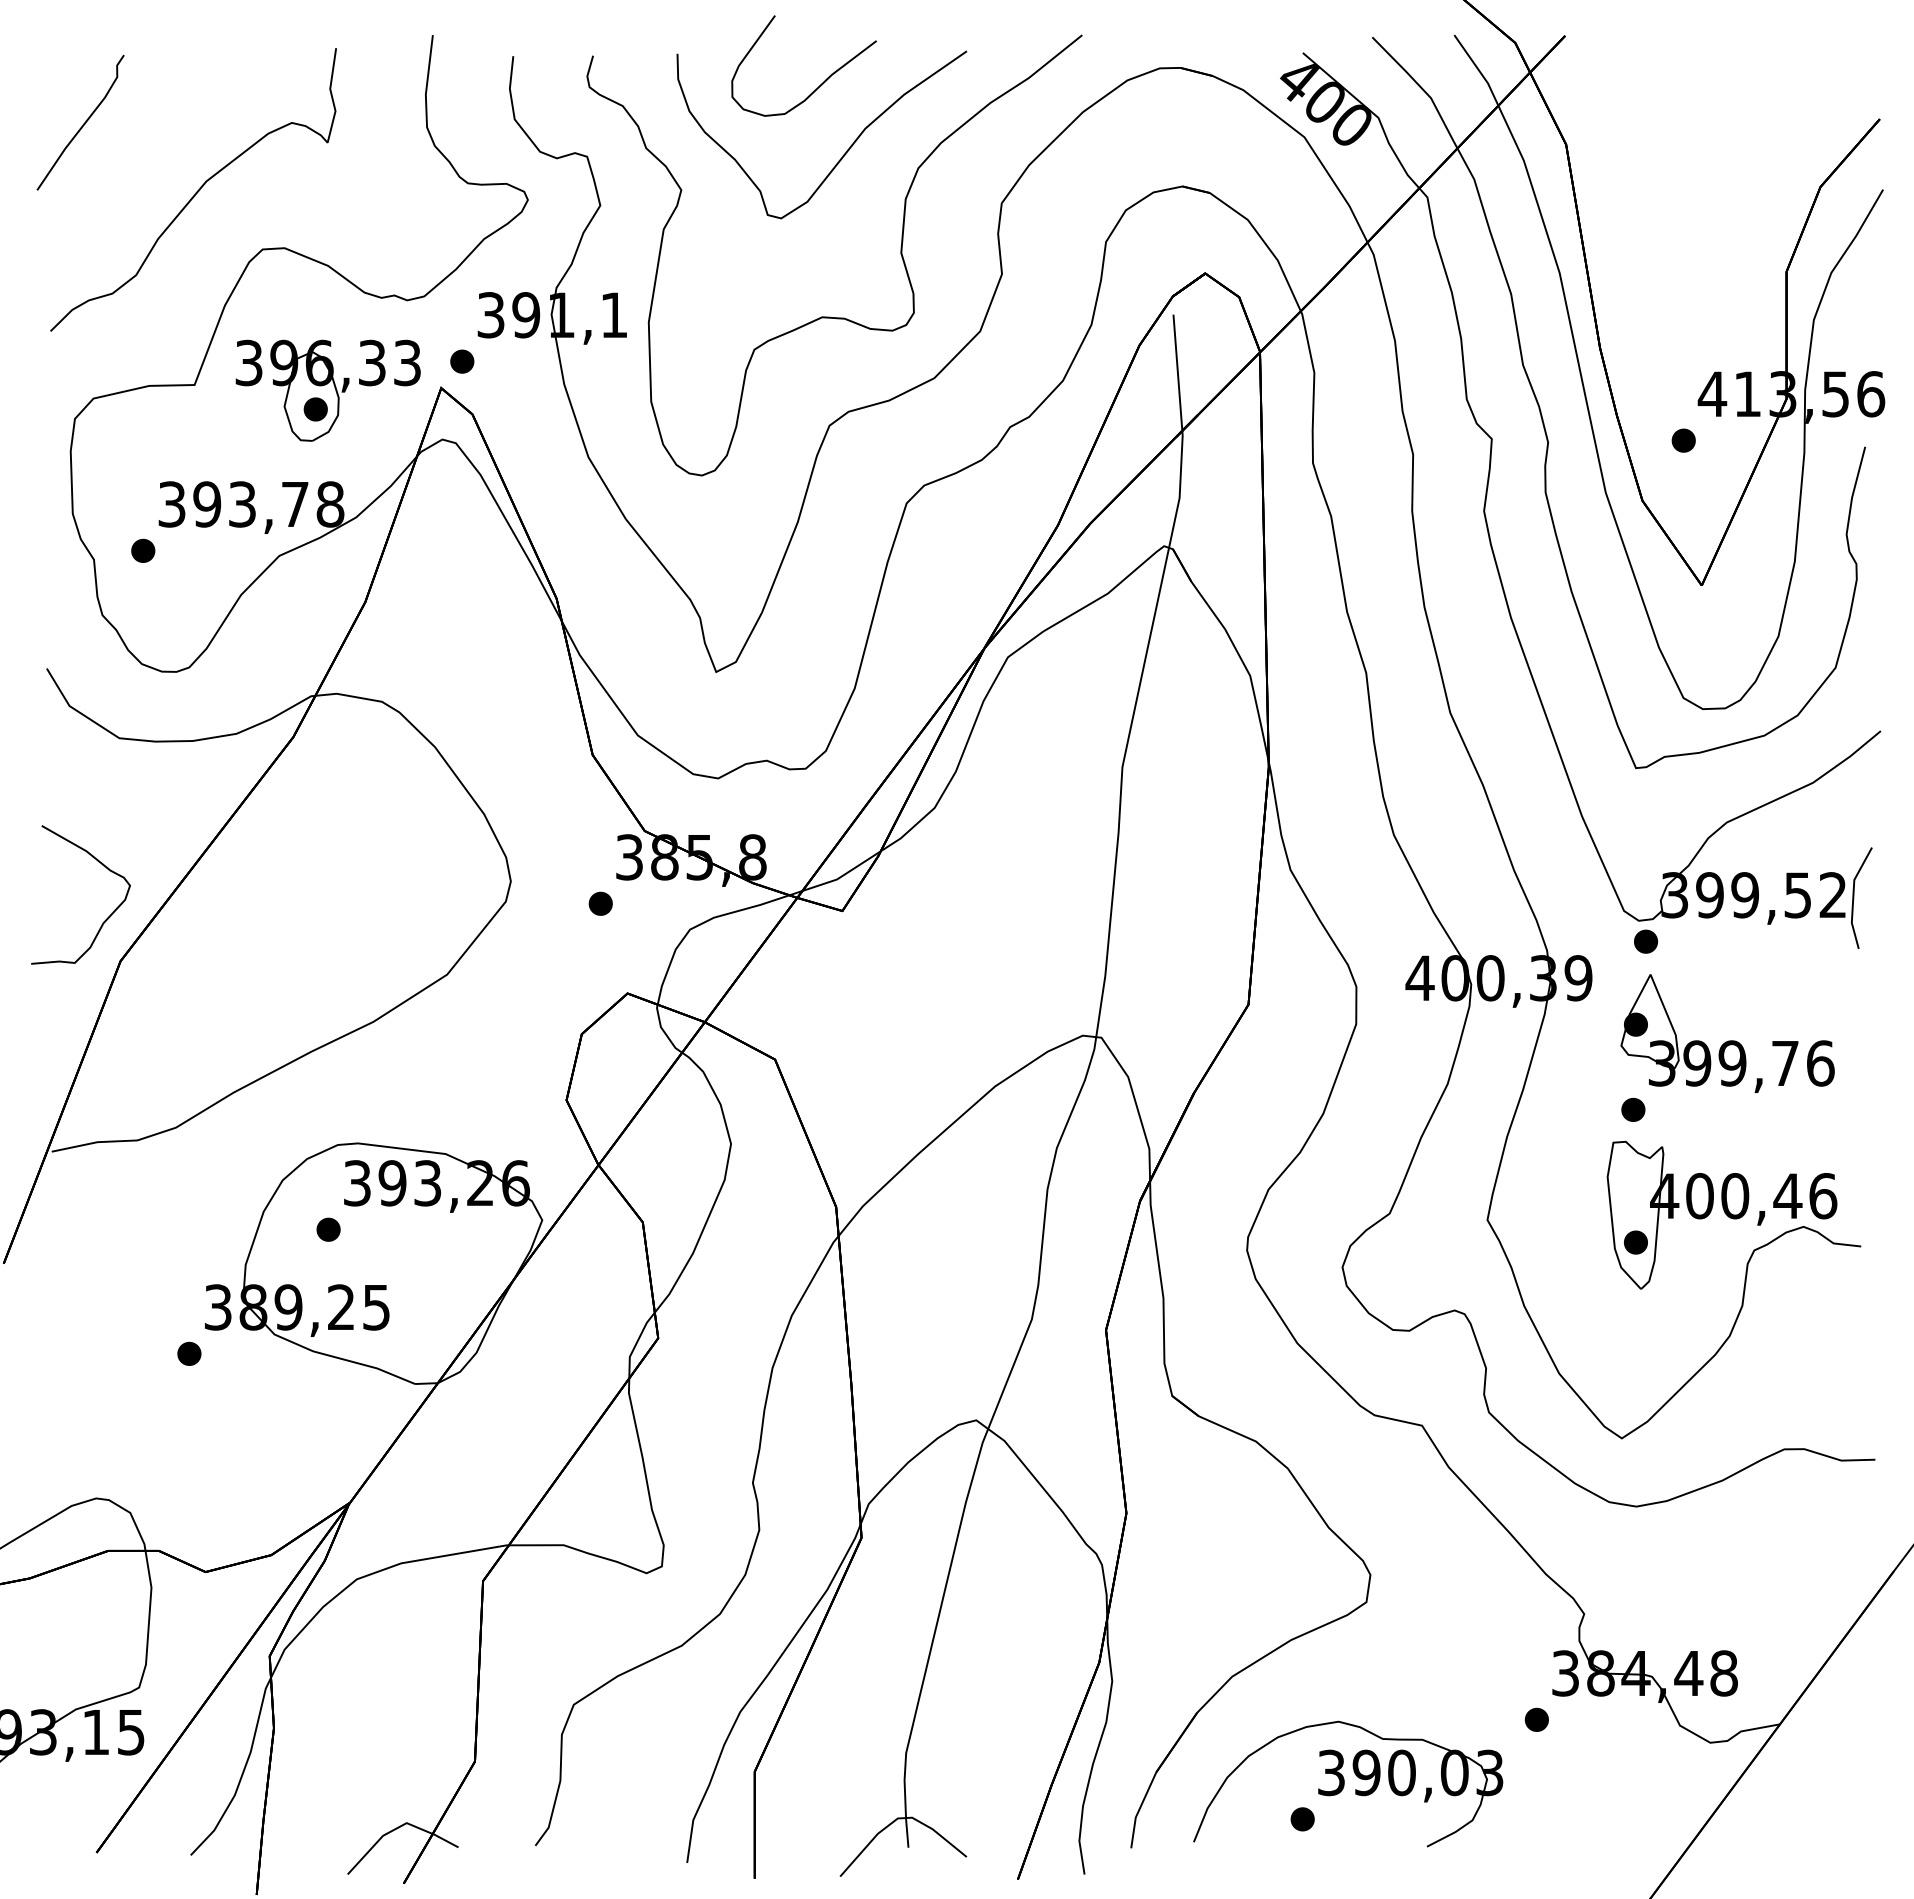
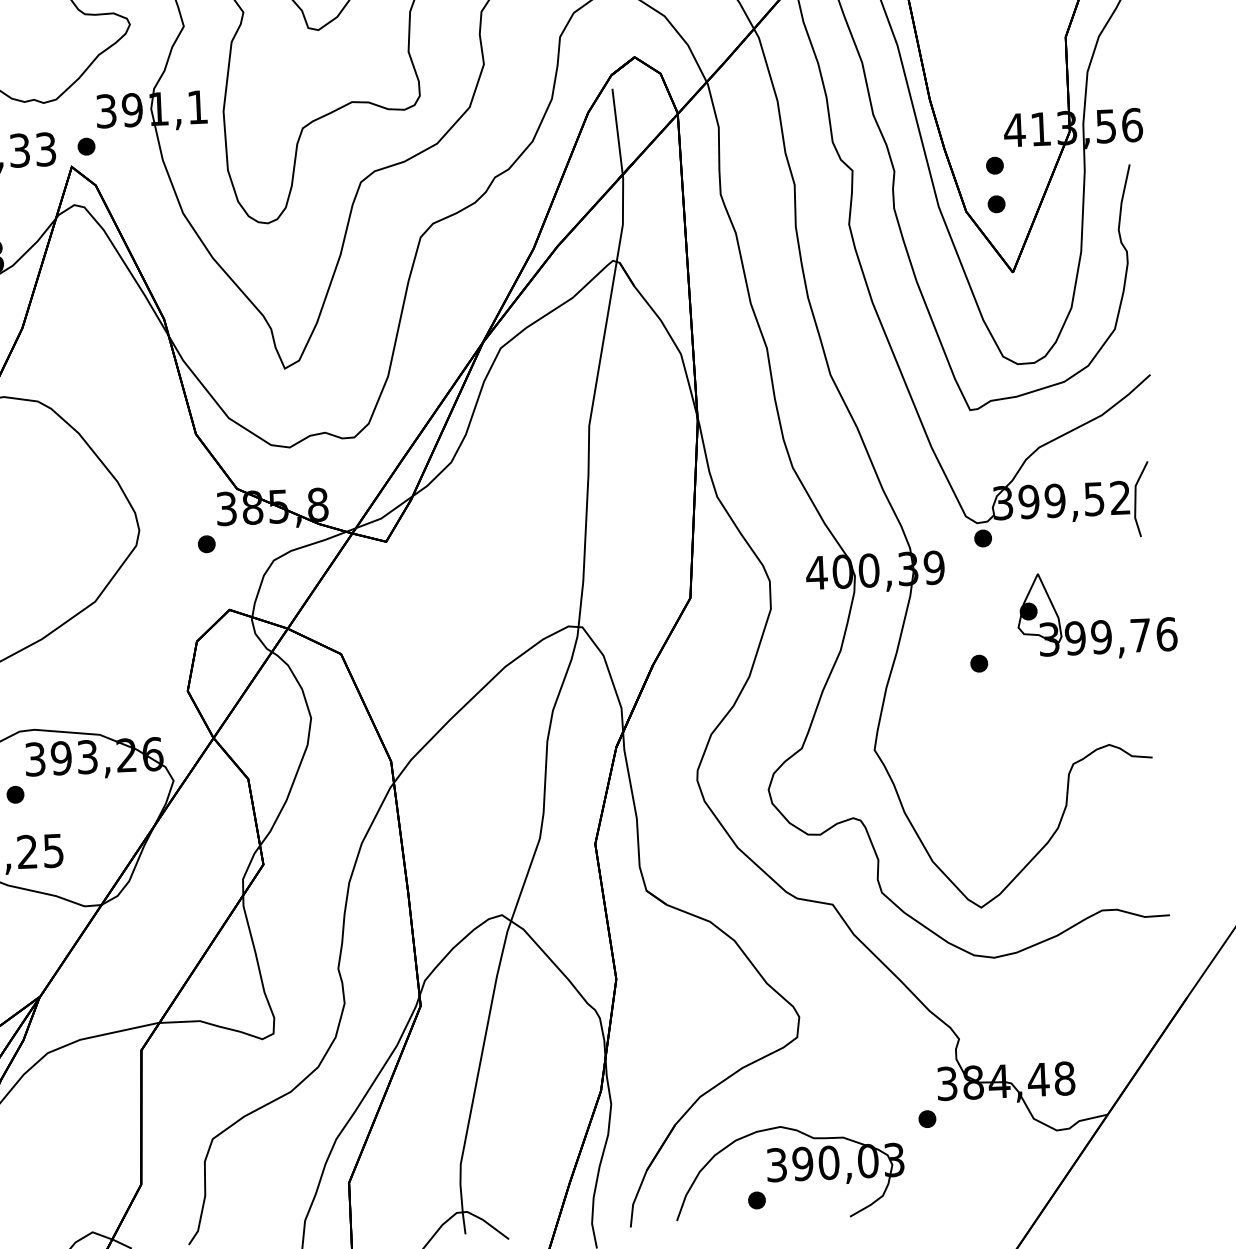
part: (1683, 492) -> (996, 204), added
part: (1728, 1040) -> (1097, 620), moved
part: (1721, 1214) -> (1047, 738), removed

